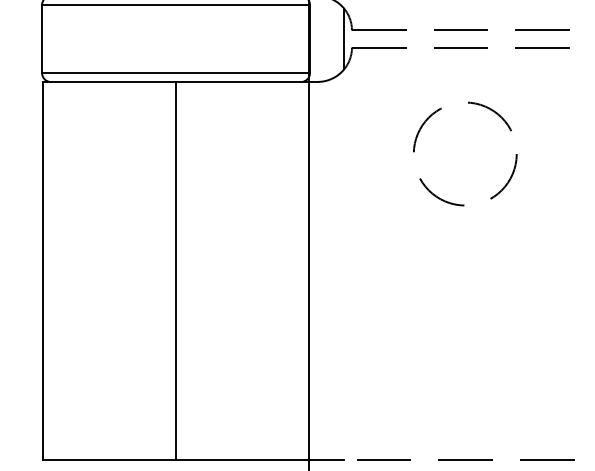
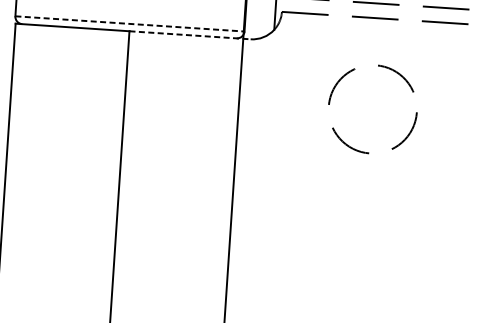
line: (176, 73) -> (130, 24), solid -> dashed
line: (246, 81) -> (189, 34), solid -> dashed

